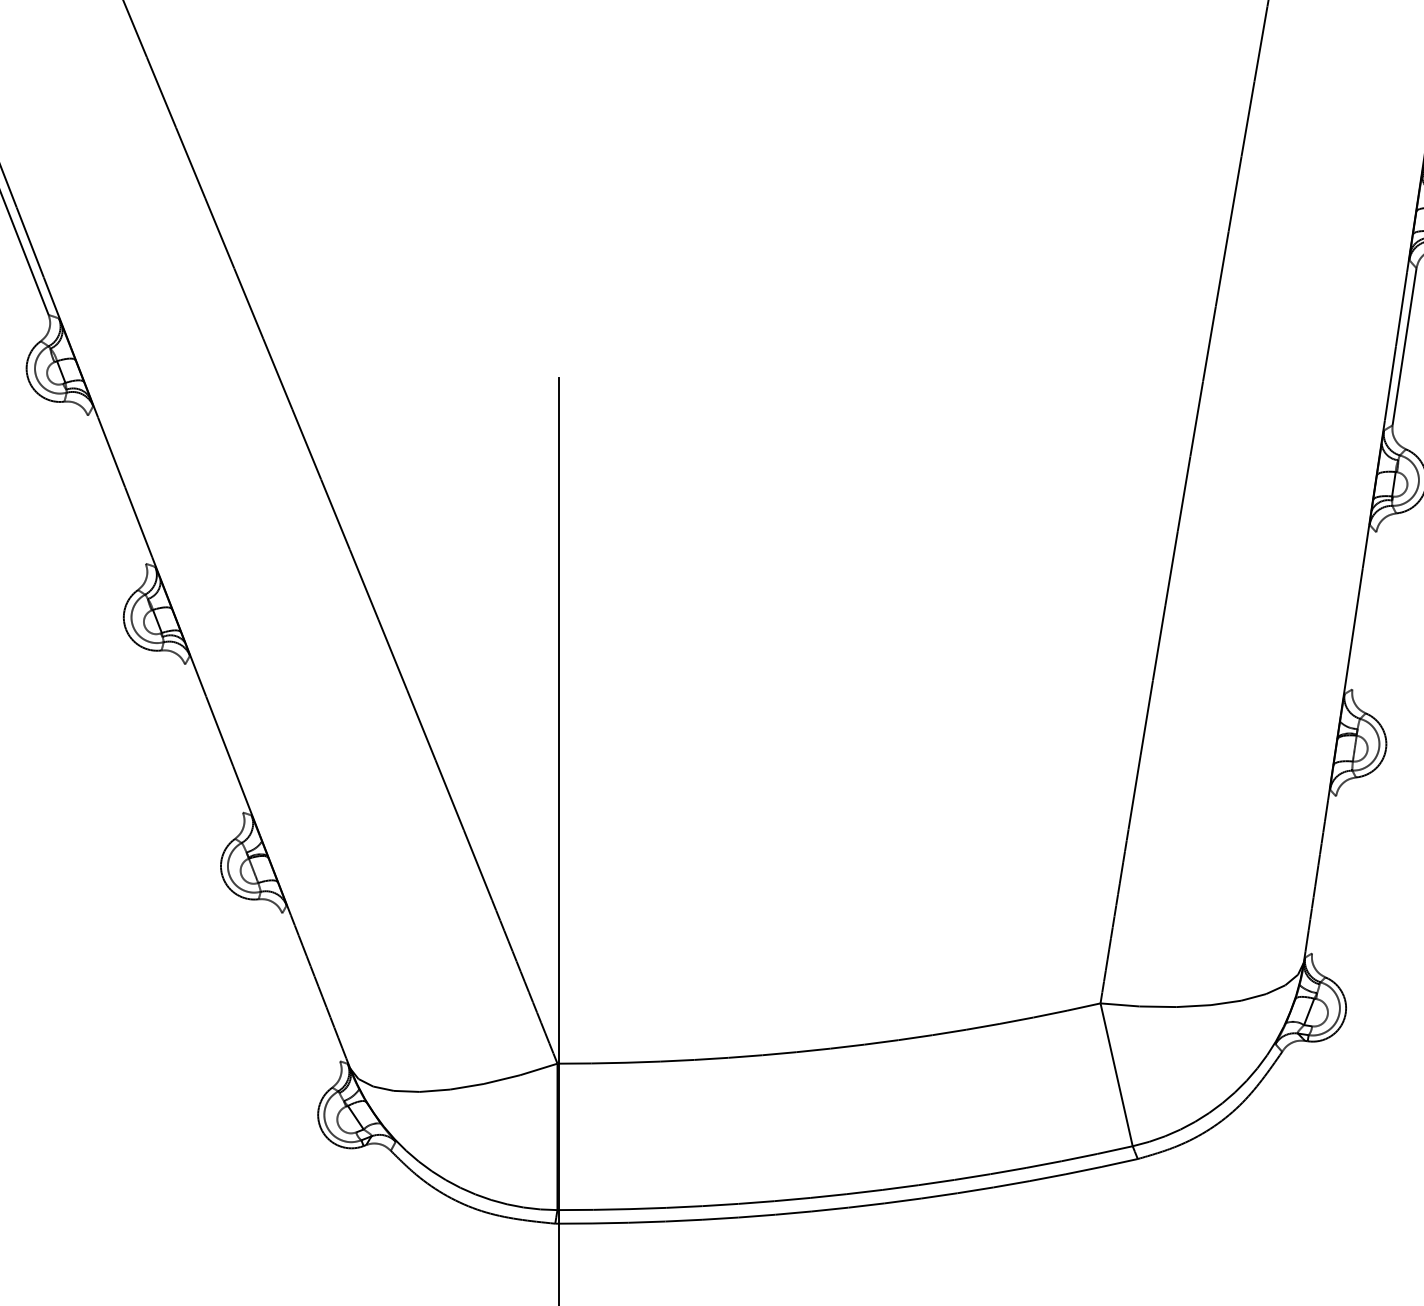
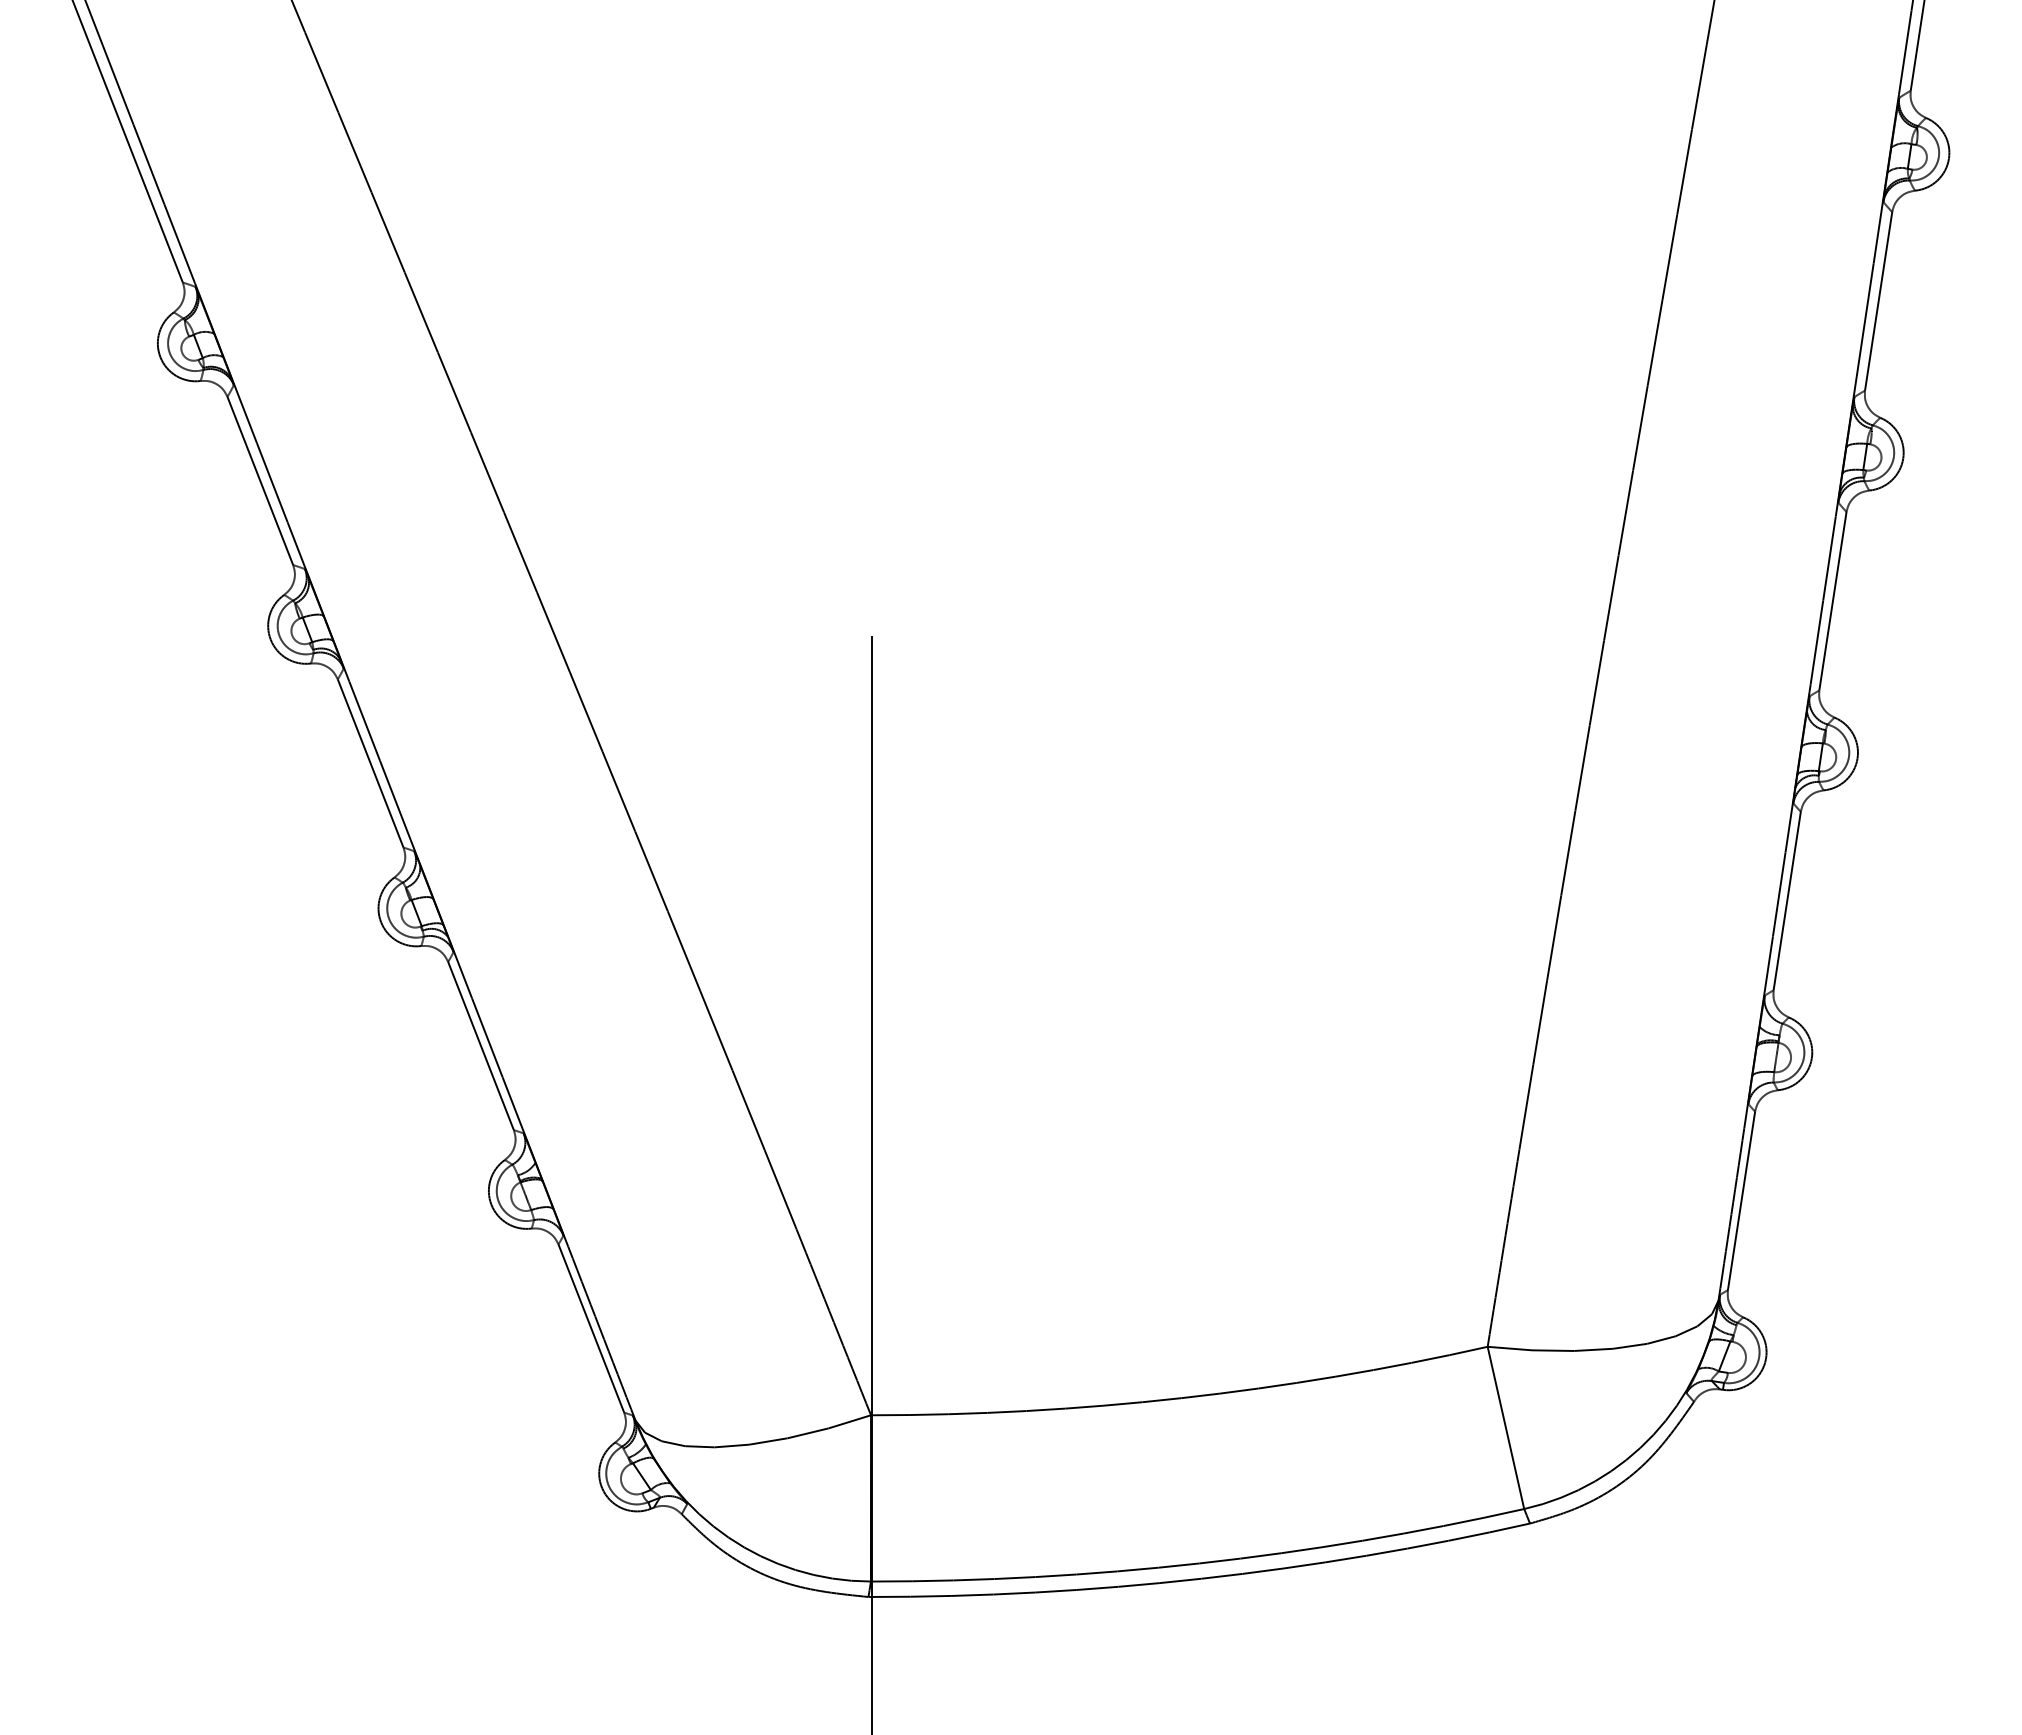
line: (116, 489) -> (370, 763), added
line: (1363, 610) -> (1786, 900), added
line: (213, 738) -> (480, 1045), added
line: (1324, 874) -> (1741, 1200), added
line: (311, 987) -> (591, 1328), added

